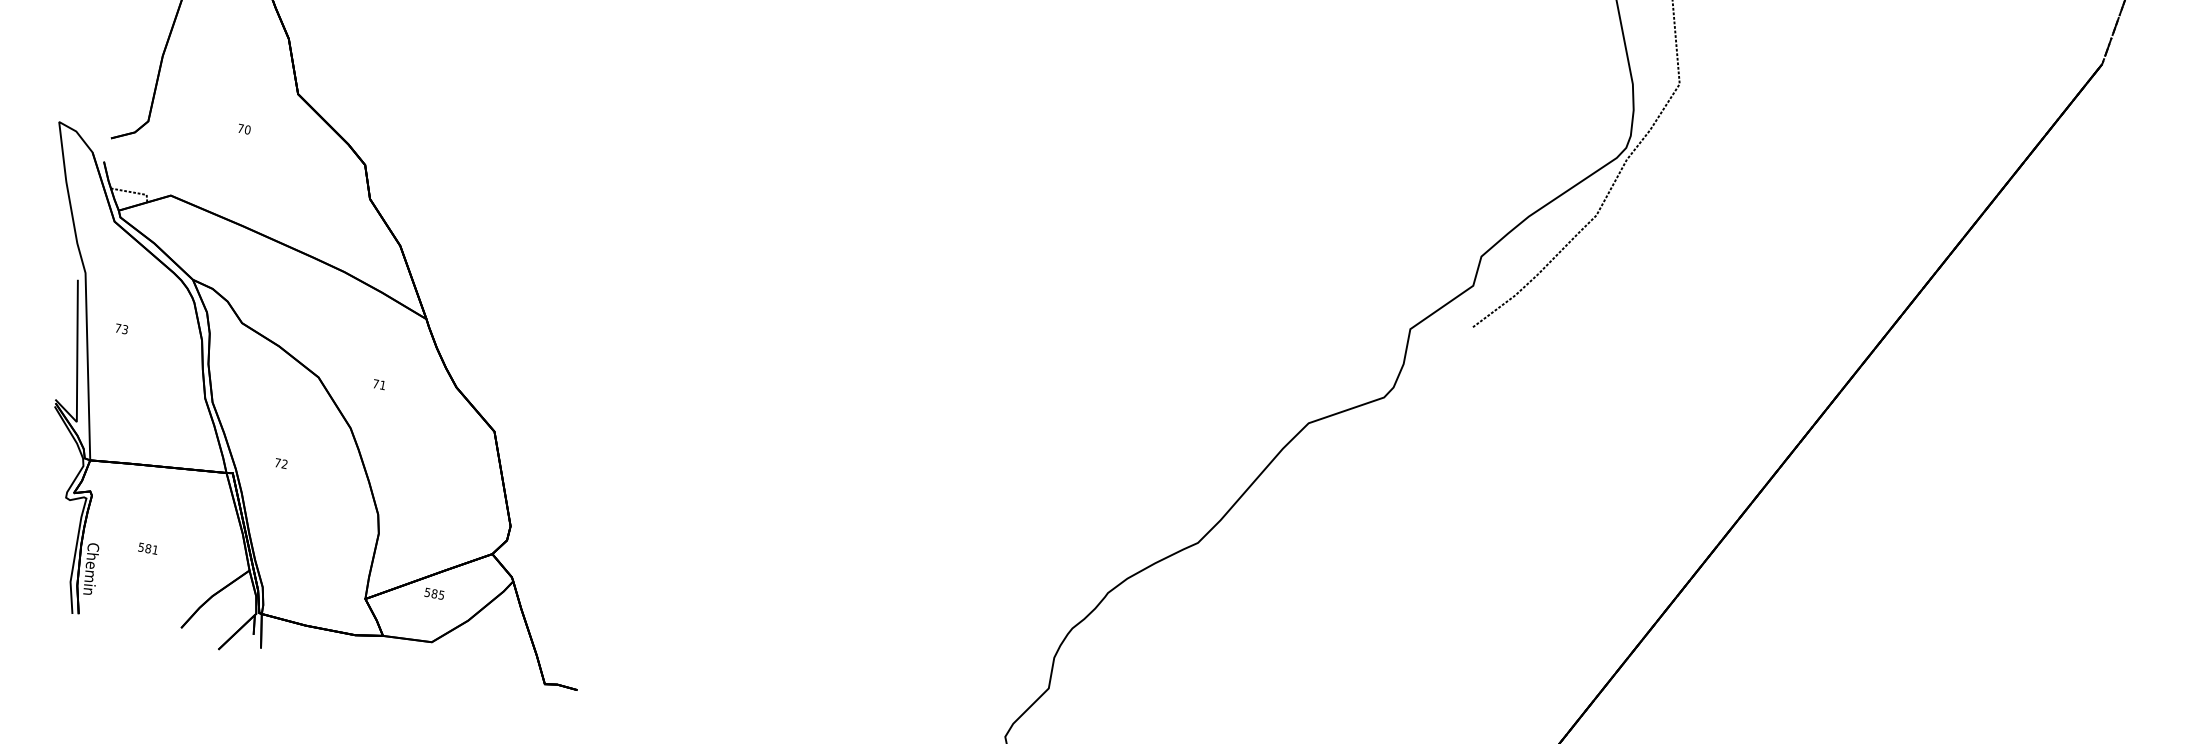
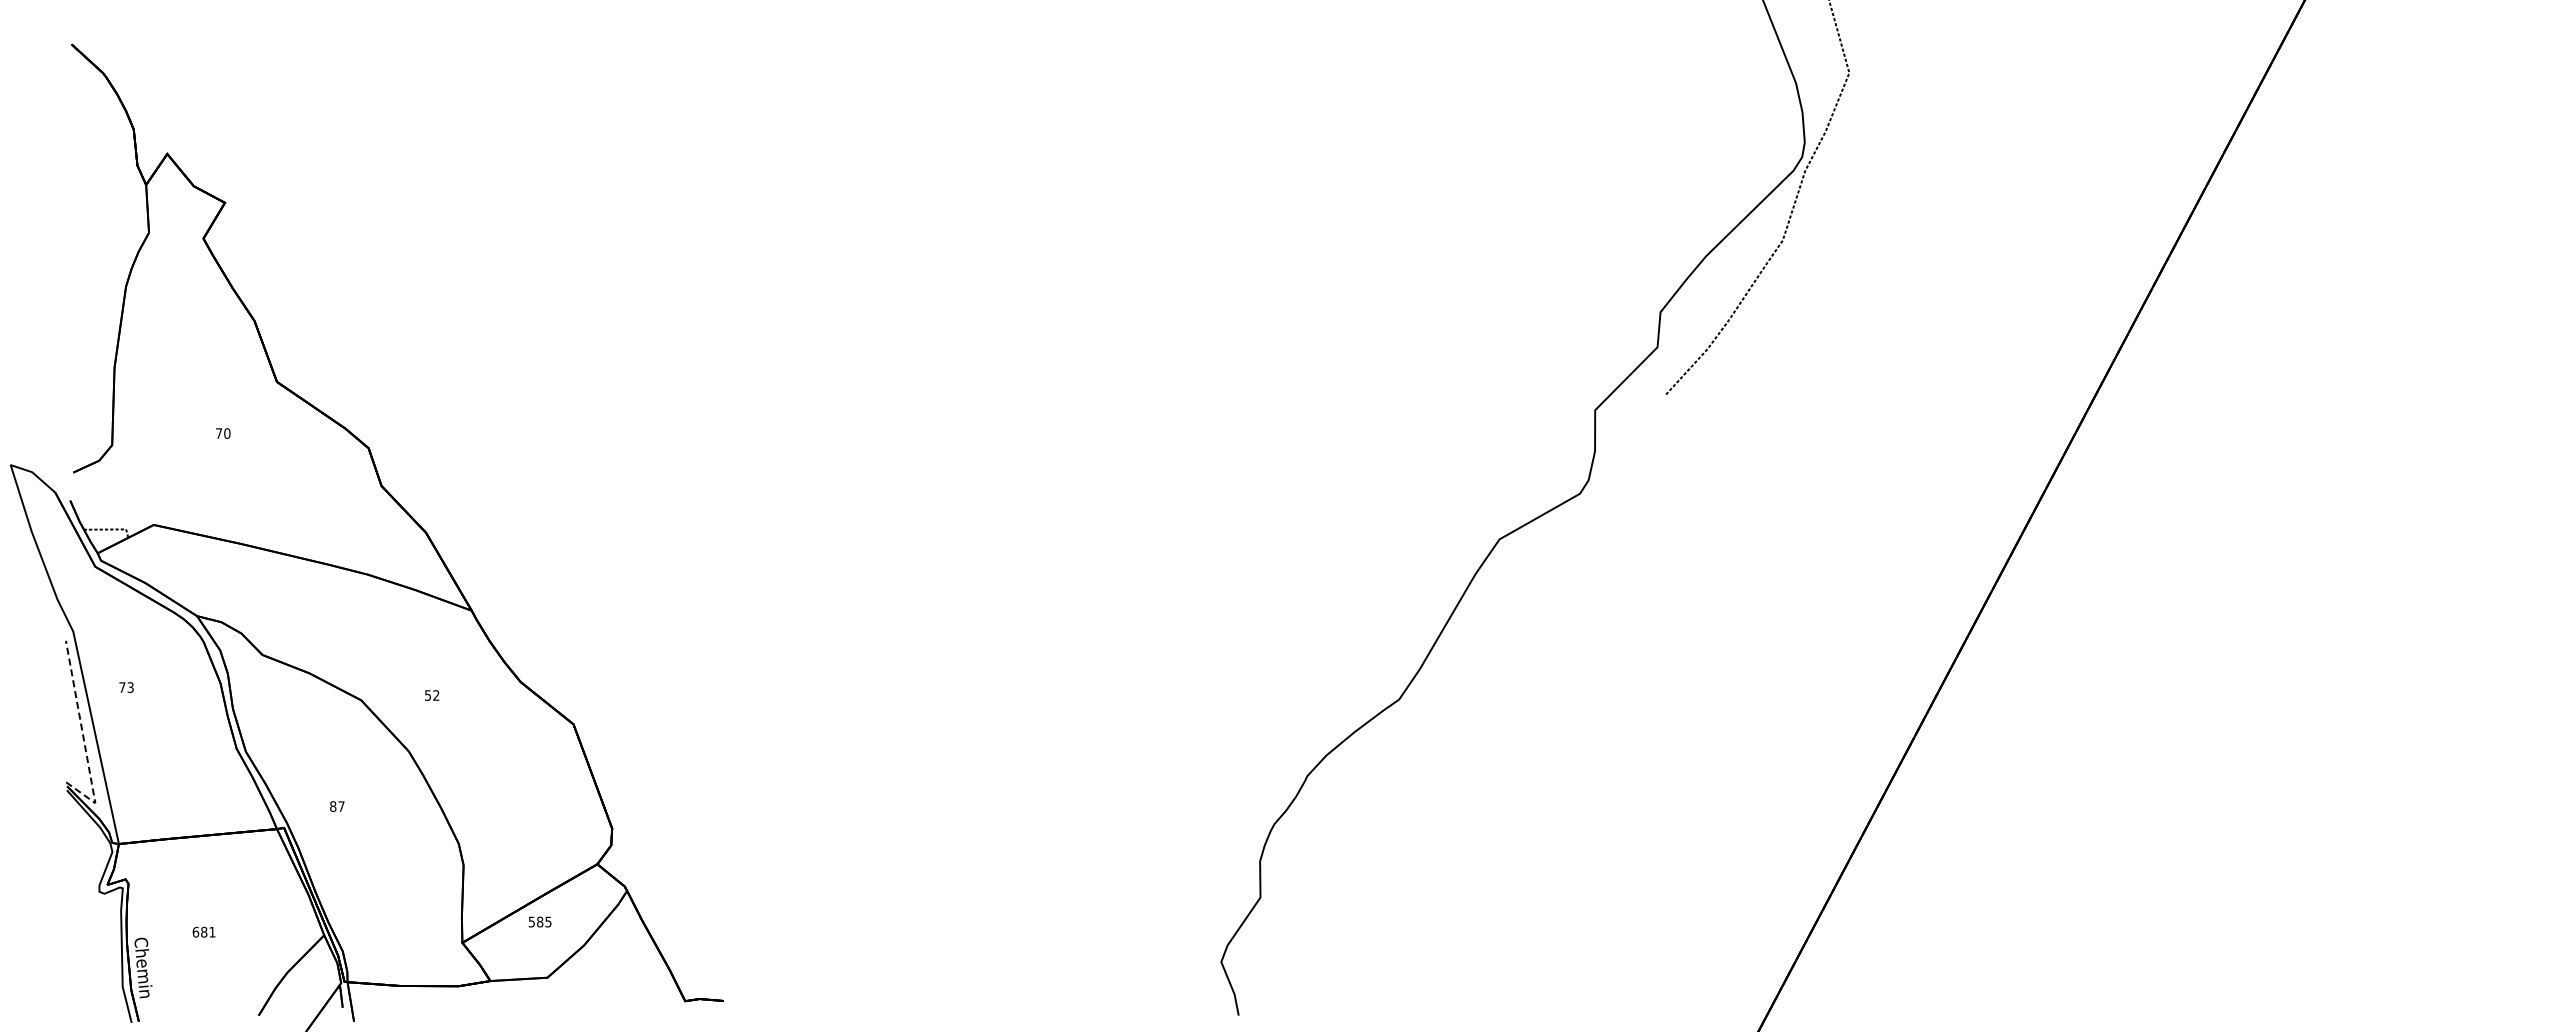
line: (77, 367) -> (84, 740), solid -> dashed
text: (379, 384) -> (432, 695), 71 -> 52
text: (281, 463) -> (337, 806), 72 -> 87
text: (141, 546) -> (195, 931), 581 -> 681

